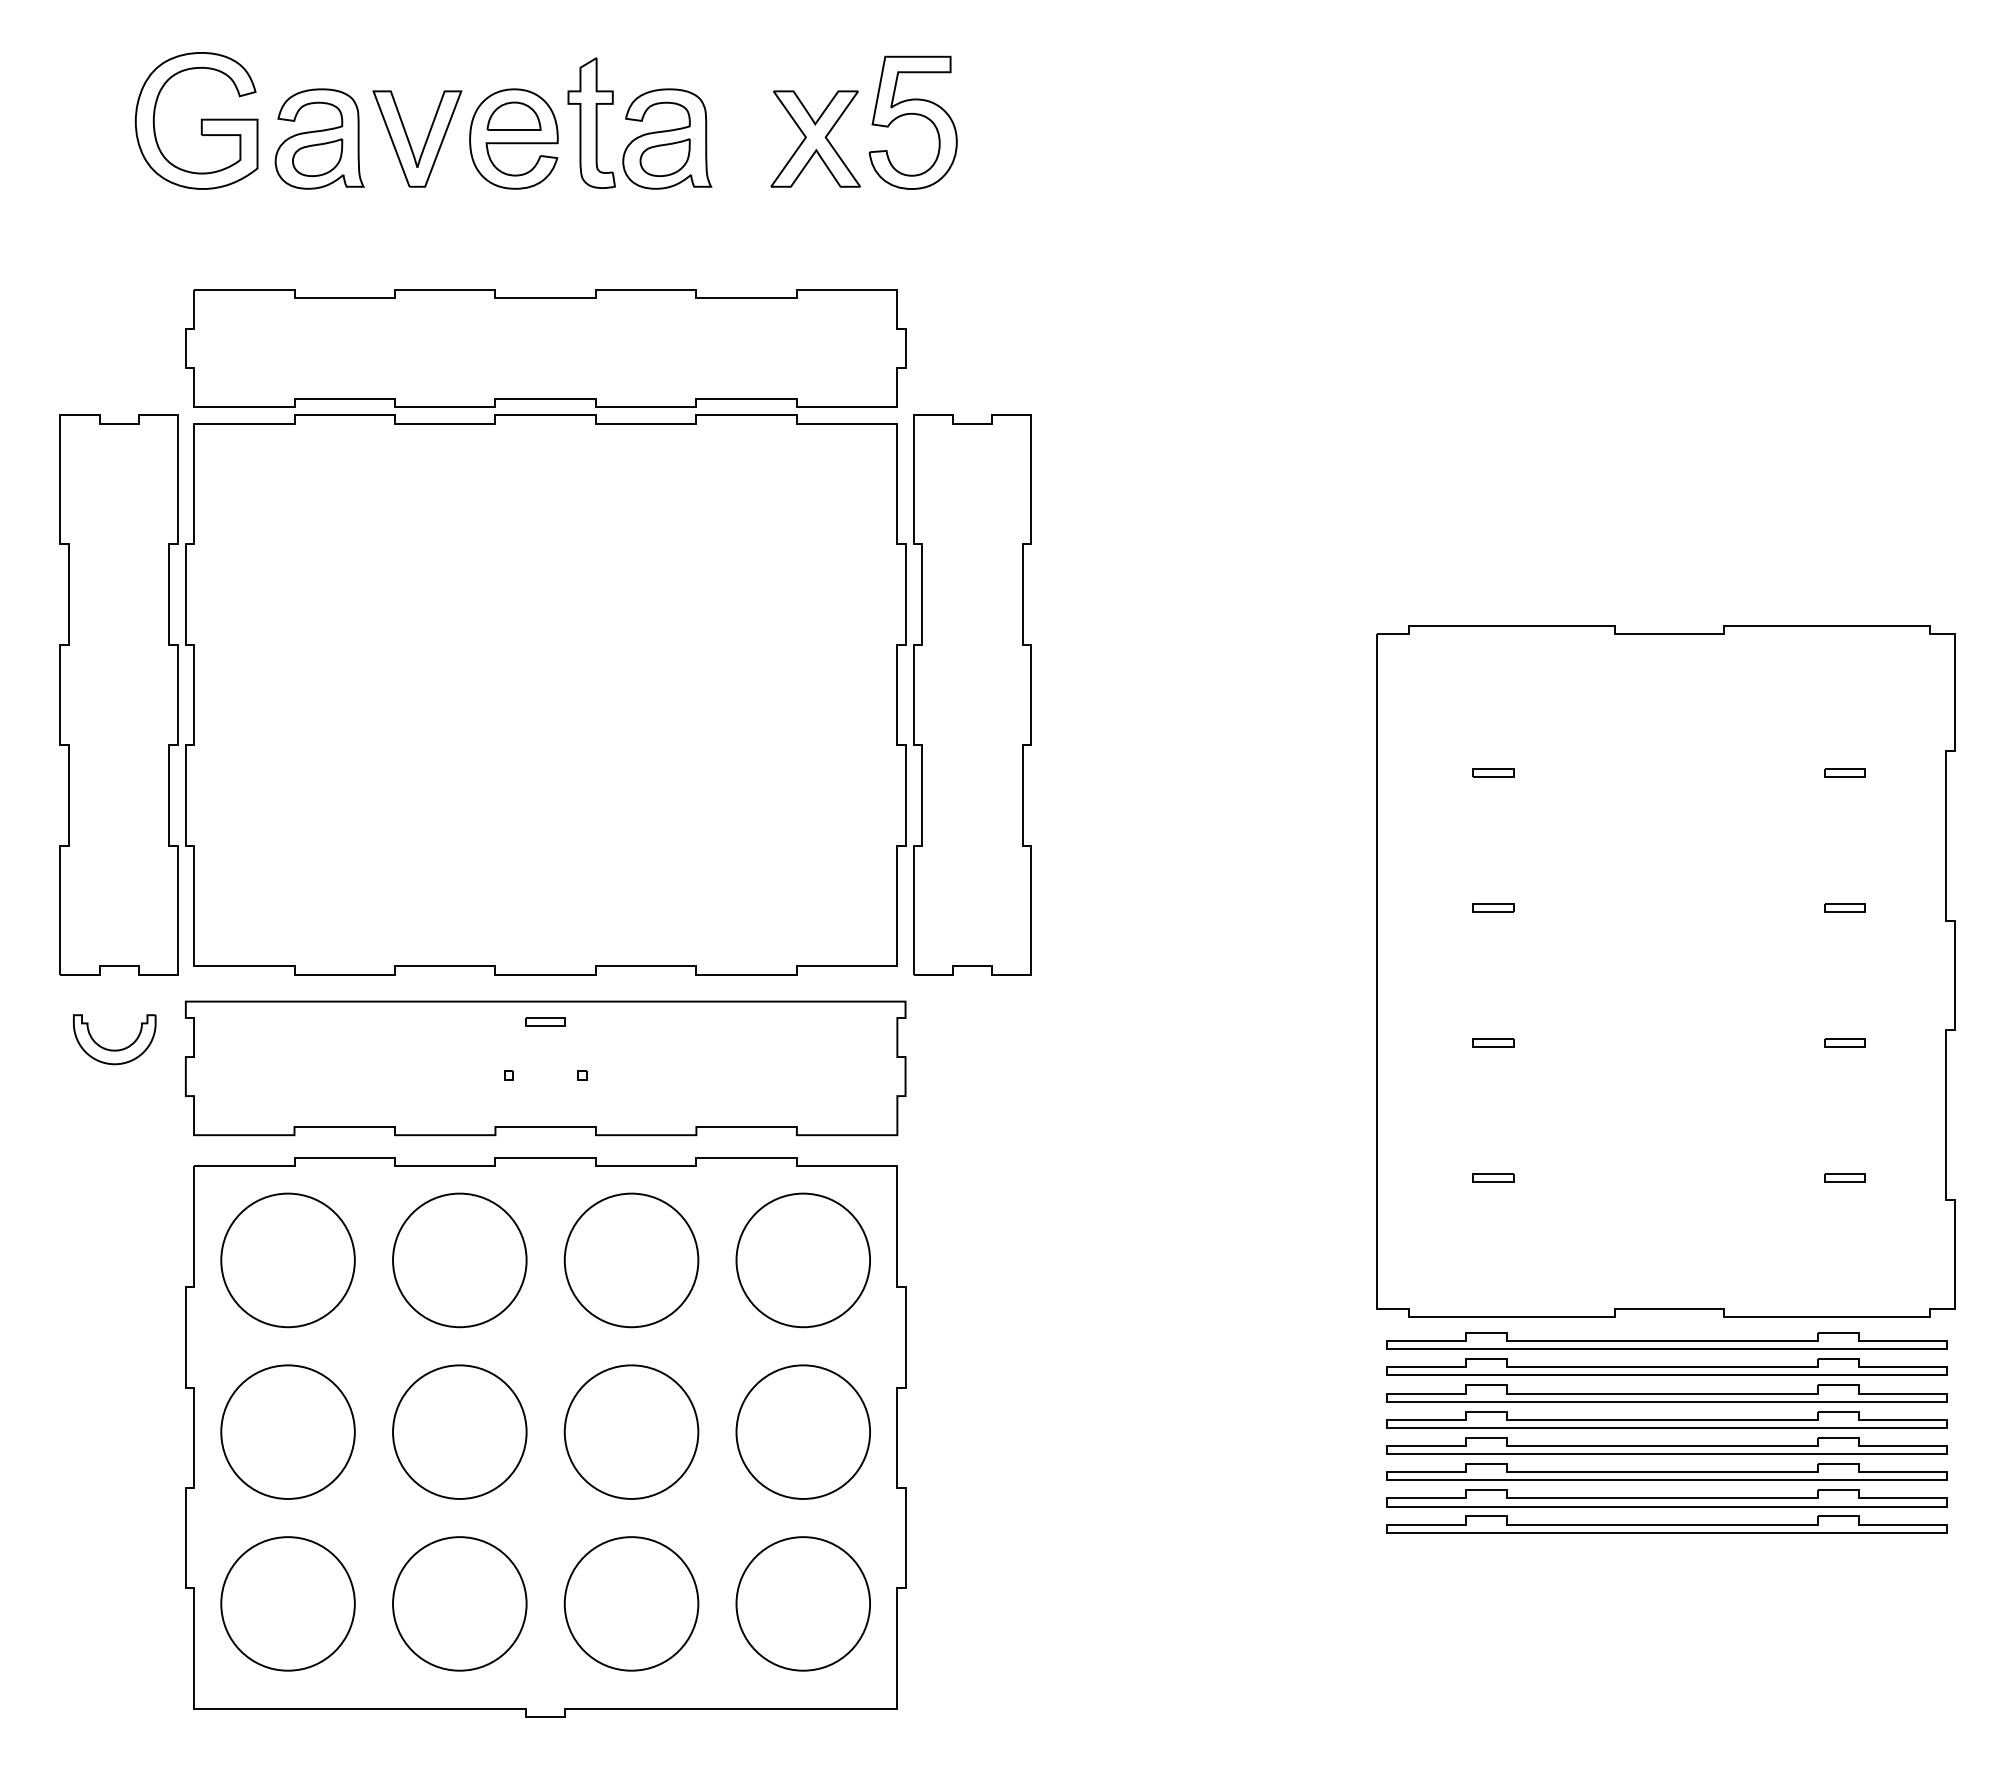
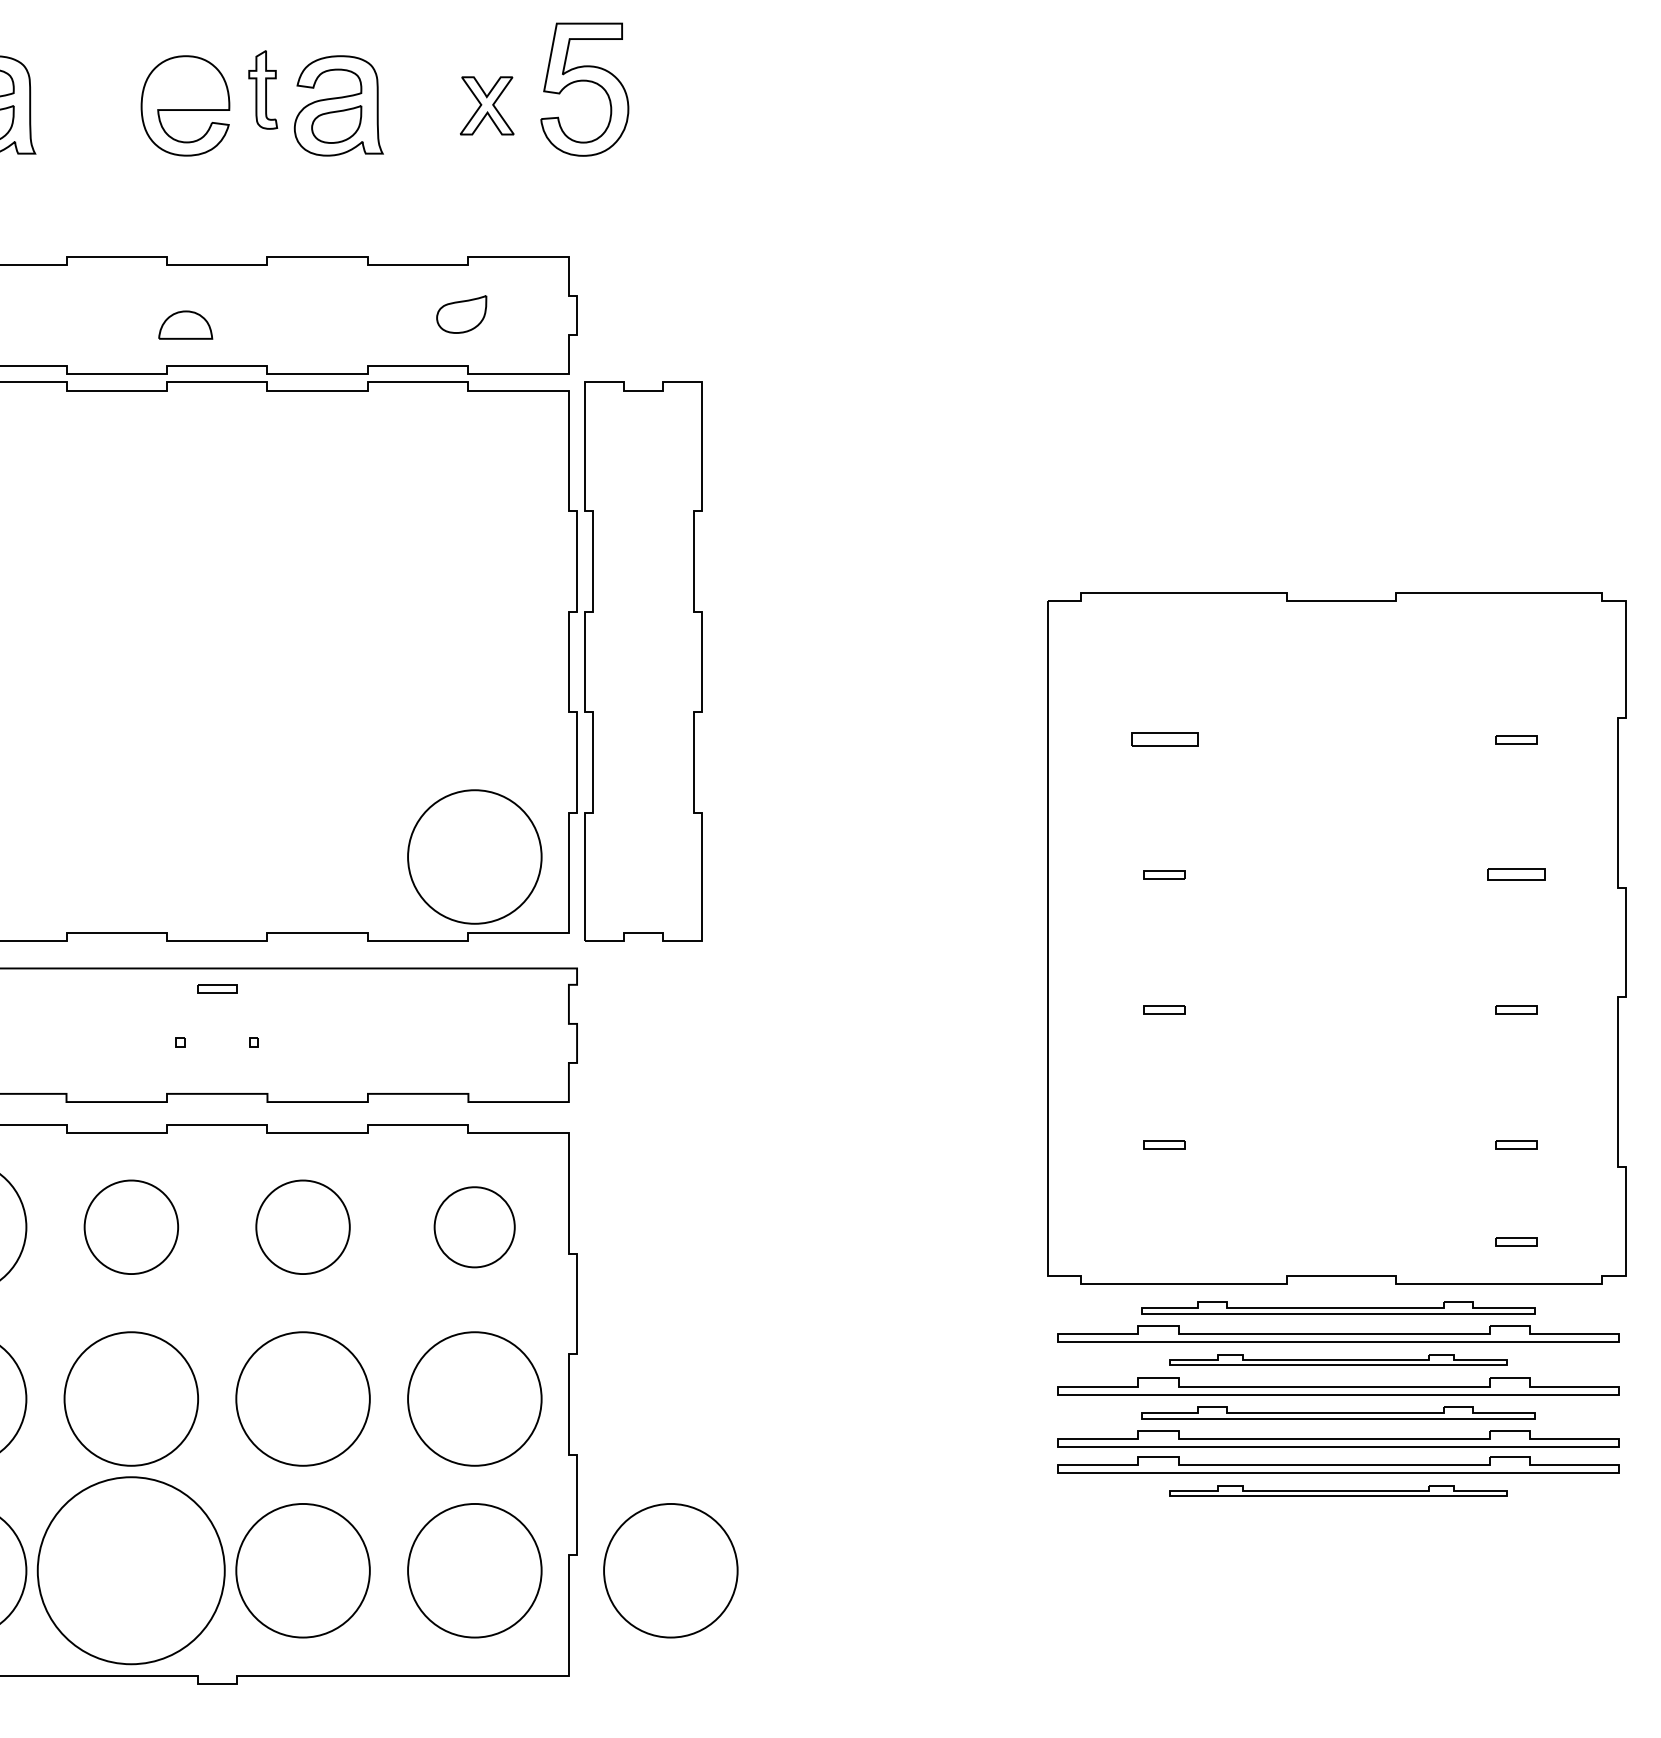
part: (513, 115) -> (185, 324), moved
part: (591, 122) -> (263, 89), size x0.6
part: (815, 138) -> (487, 105), size x0.6
part: (410, 142) -> (82, 109), removed
part: (789, 347) -> (461, 314), added
part: (1493, 772) -> (1165, 739), size x1.6
part: (802, 889) -> (474, 856), added
part: (1844, 907) -> (1516, 874), size x1.4
part: (459, 1260) -> (131, 1227), size x0.7
part: (631, 1260) -> (303, 1227), size x0.7
part: (802, 1260) -> (474, 1227), size x0.6
part: (1844, 1274) -> (1516, 1241), added
part: (1666, 1340) -> (1338, 1307), size x0.7
part: (1666, 1393) -> (1338, 1360), size x0.6
part: (1666, 1445) -> (1338, 1412), size x0.7
part: (1666, 1524) -> (1338, 1491), size x0.6
part: (459, 1603) -> (131, 1570), size x1.4
part: (998, 1603) -> (670, 1570), added

